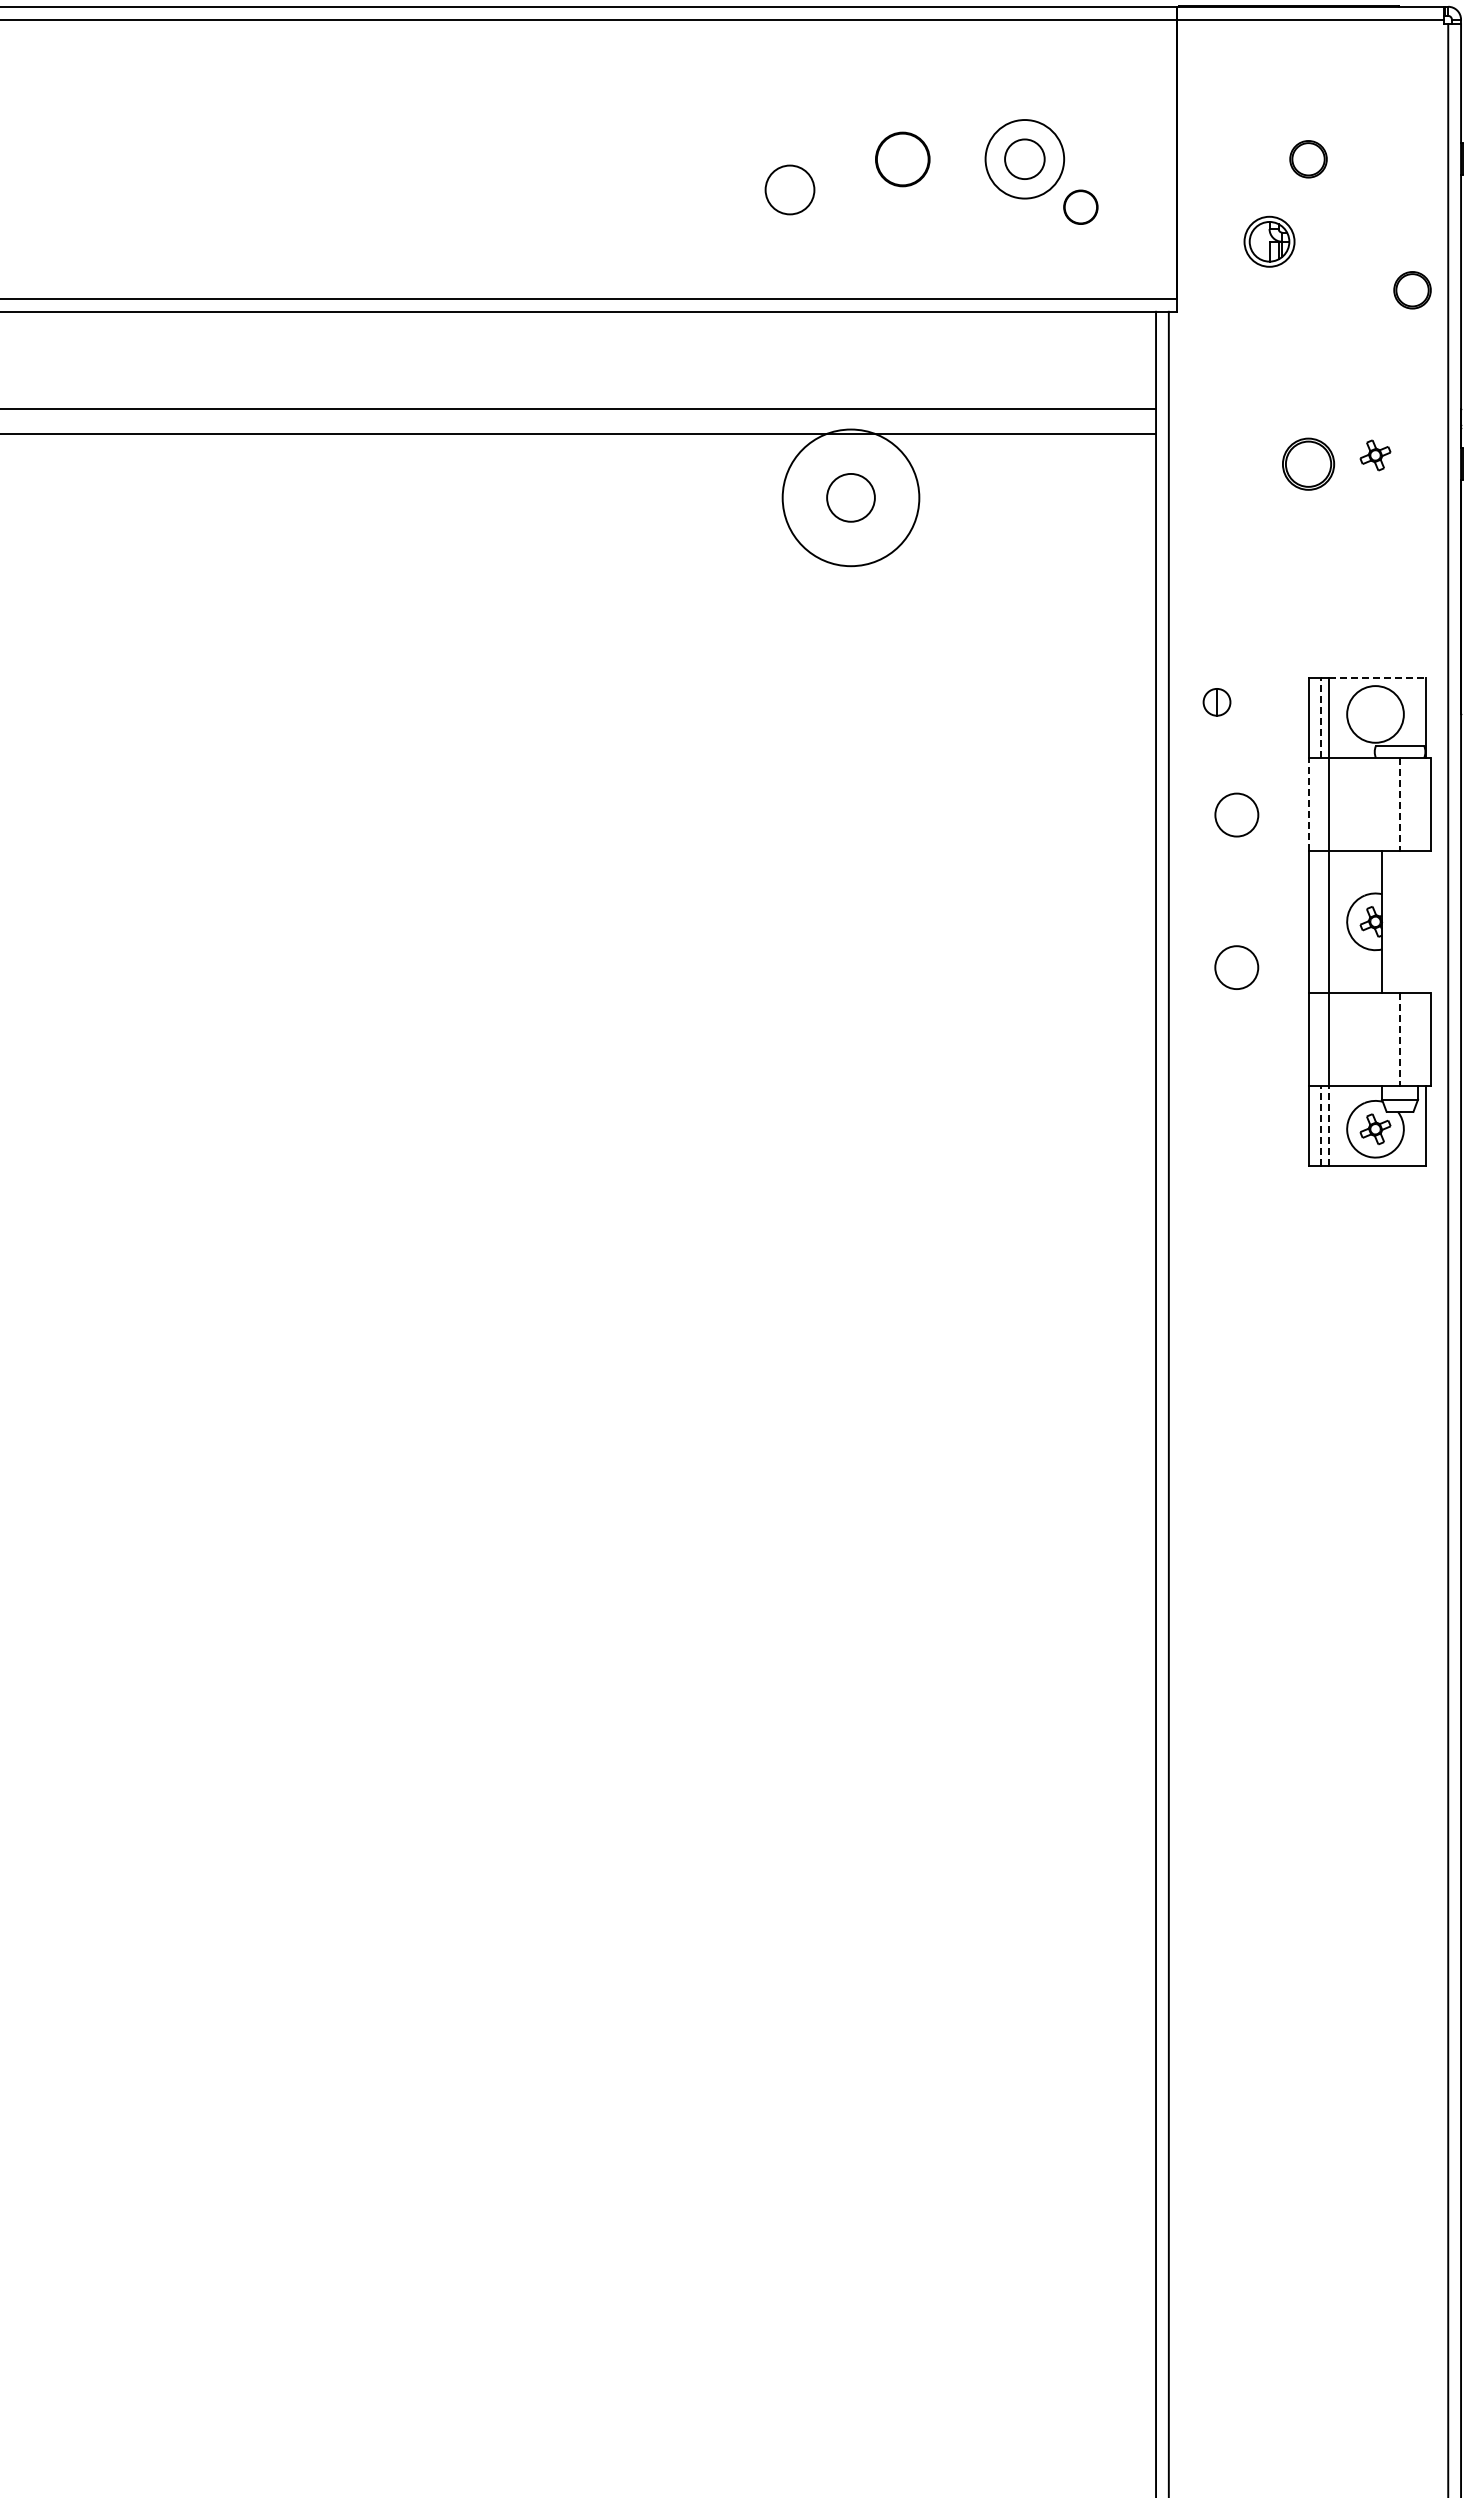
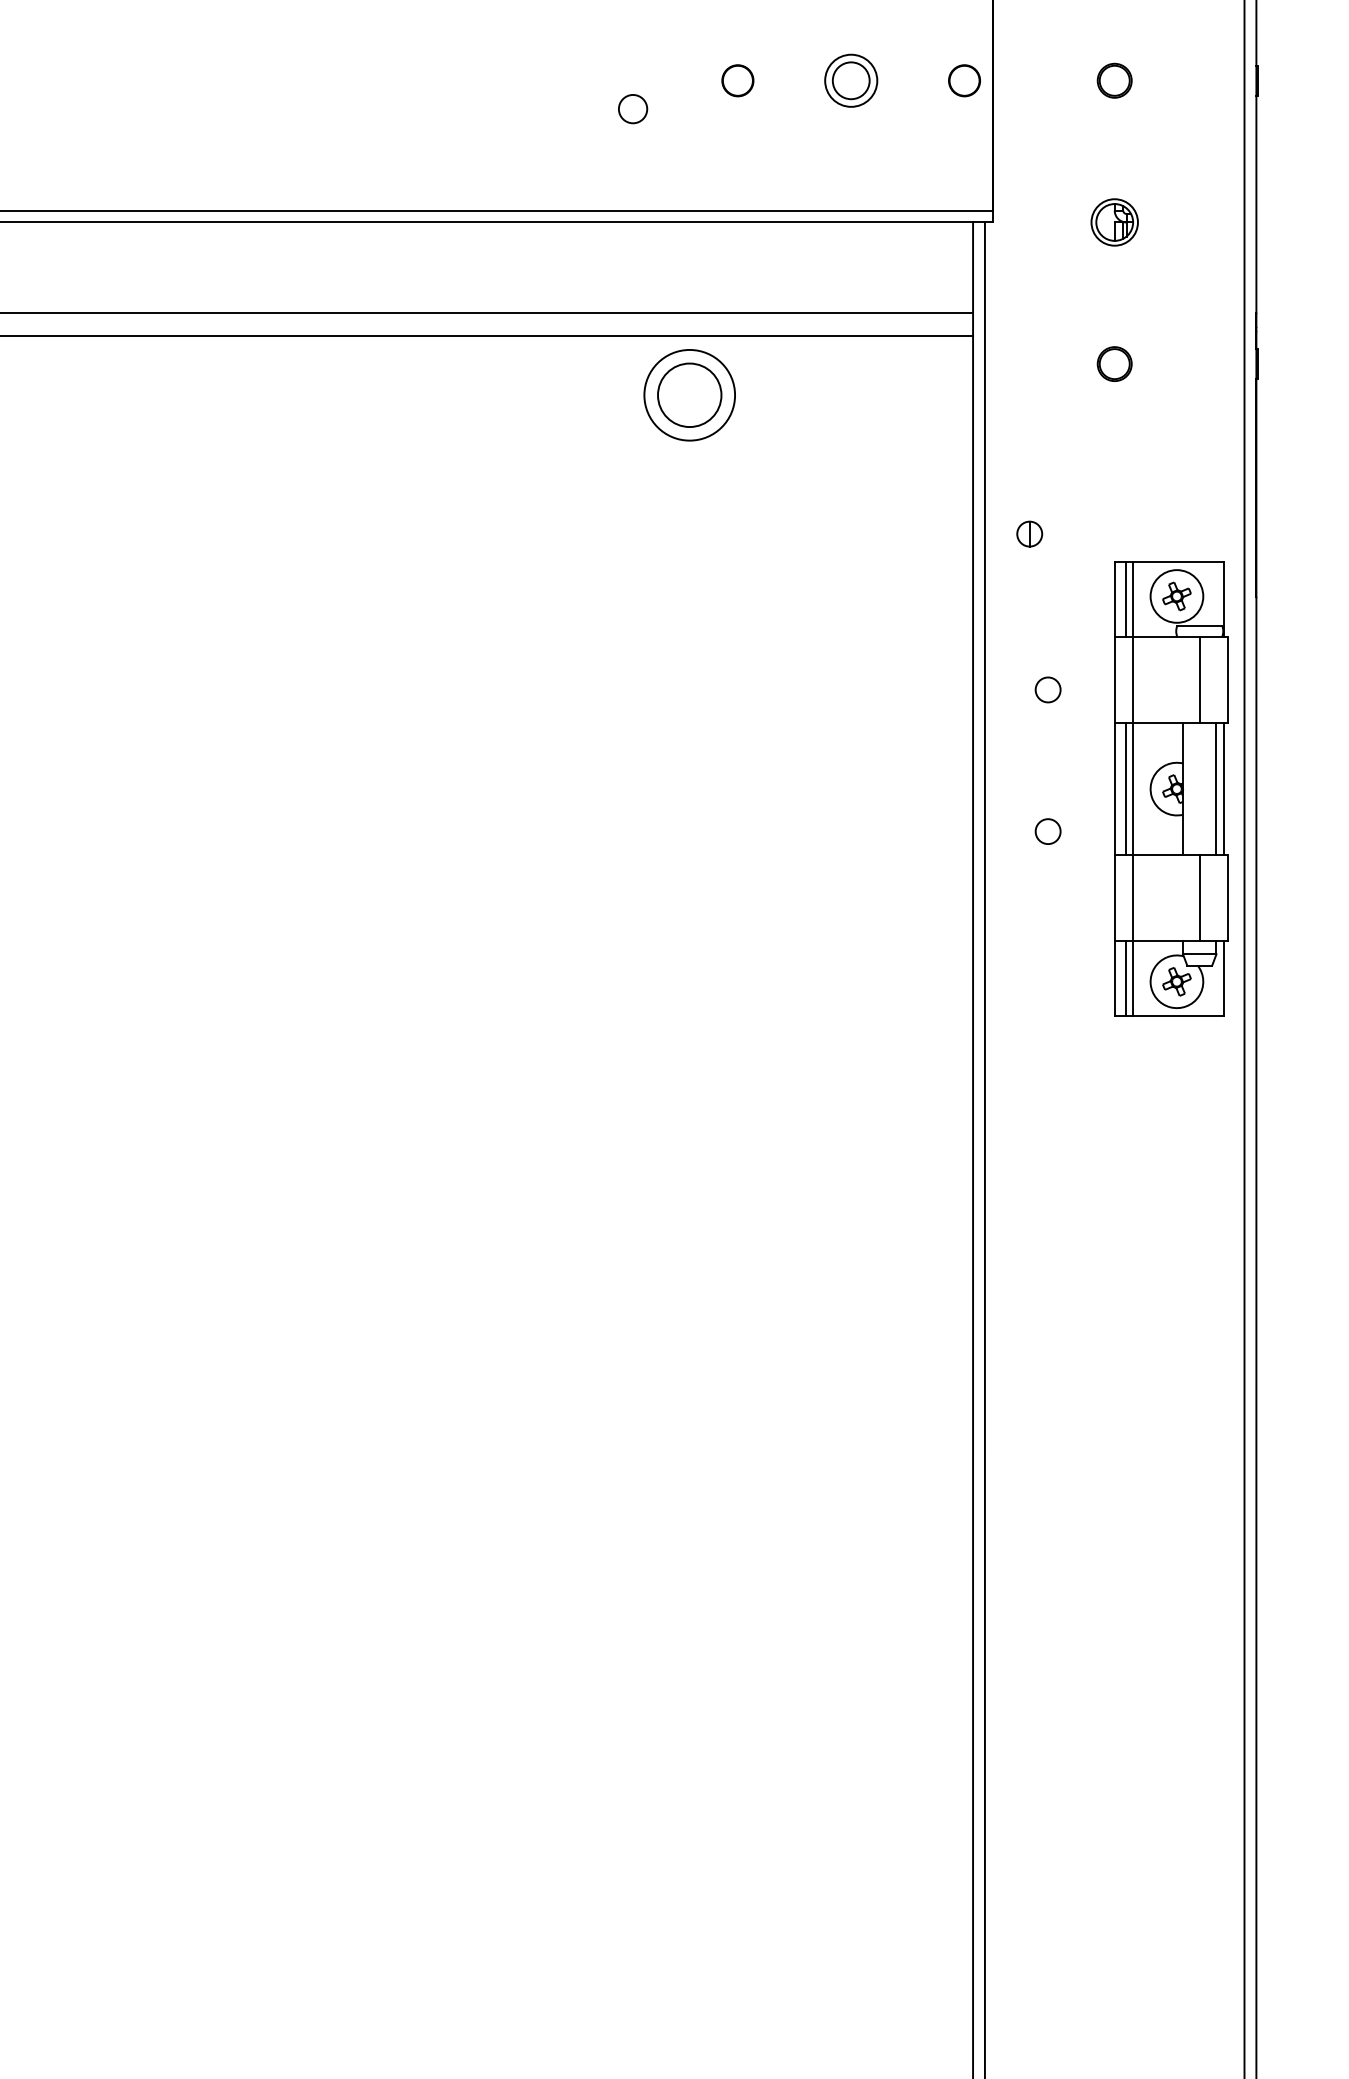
circle: (902, 158) -> (737, 80), size x0.62
circle: (1024, 159) -> (850, 80), size x0.71
circle: (789, 189) -> (632, 108), size x0.62
circle: (1080, 206) -> (964, 80), moved
part: (1269, 241) -> (1114, 222), moved
part: (1412, 290) -> (1211, 202), removed
part: (1375, 455) -> (1176, 596), moved
part: (1308, 464) -> (1114, 364), size x0.71
circle: (850, 497) -> (689, 394), size x0.71
circle: (850, 497) -> (689, 394), size x1.43
line: (1377, 677) -> (1178, 562), dashed -> solid
part: (1216, 702) -> (1029, 534), moved
line: (1320, 717) -> (1125, 599), dashed -> solid
line: (1308, 804) -> (1114, 680), dashed -> solid
line: (1400, 804) -> (1200, 680), dashed -> solid
circle: (1236, 814) -> (1047, 689), size x0.62
line: (1320, 921) -> (1125, 788), added
line: (1418, 921) -> (1216, 788), added
line: (1426, 921) -> (1224, 788), added
circle: (1236, 967) -> (1047, 831), size x0.62
line: (1400, 1039) -> (1200, 898), dashed -> solid
line: (1320, 1125) -> (1125, 978), dashed -> solid
line: (1328, 1125) -> (1133, 978), dashed -> solid

